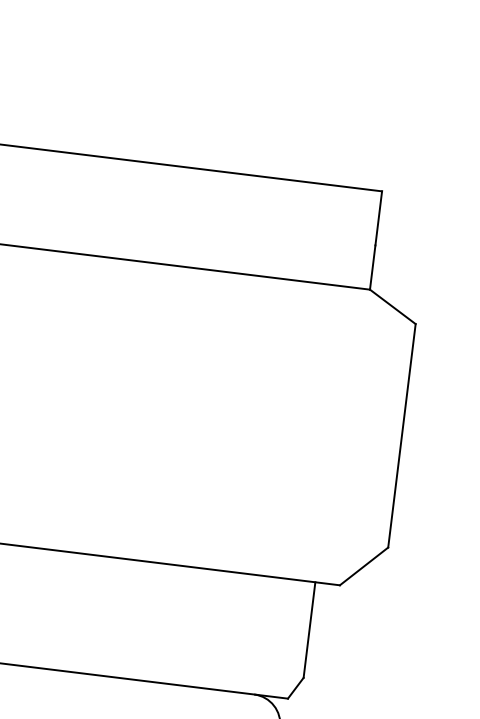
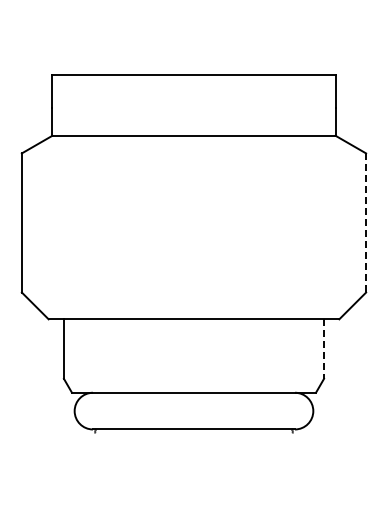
line: (402, 435) -> (366, 222), solid -> dashed
line: (310, 630) -> (324, 349), solid -> dashed

